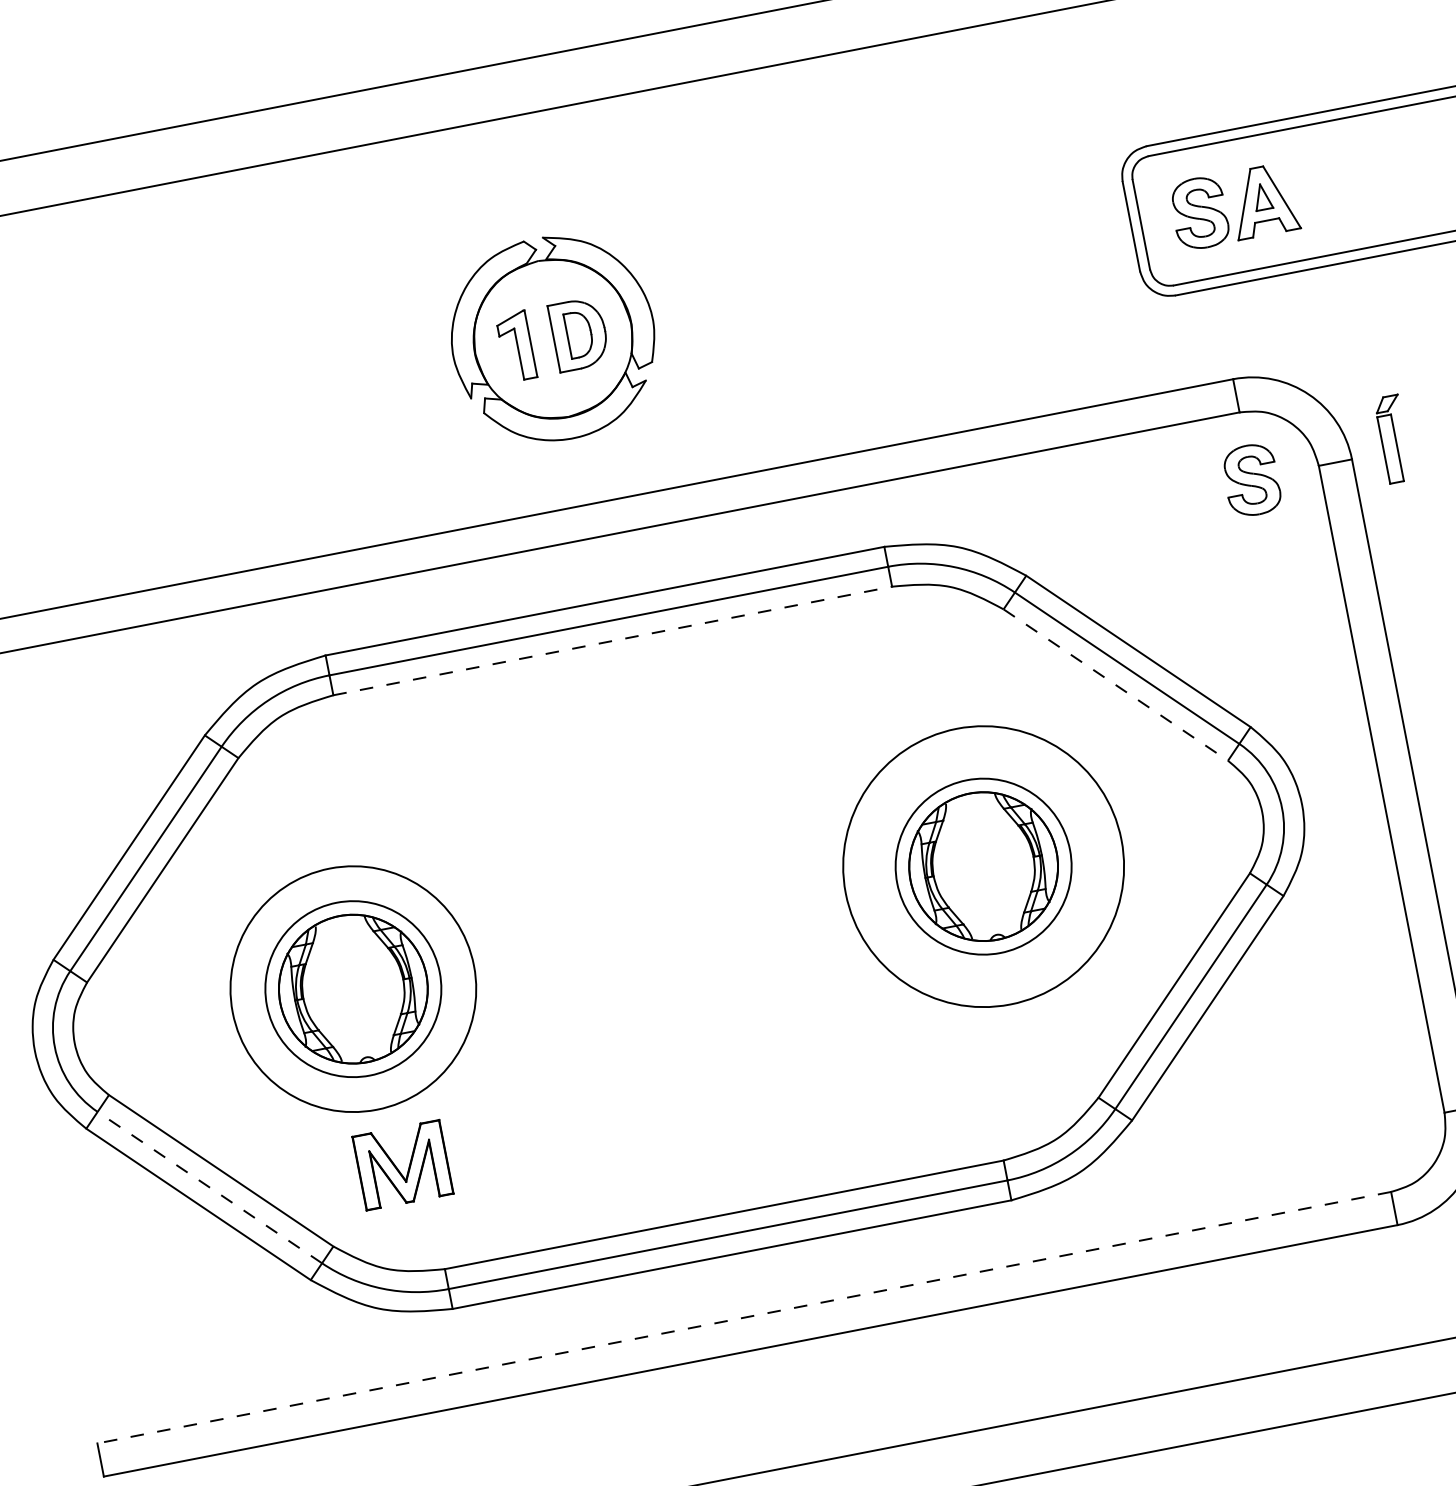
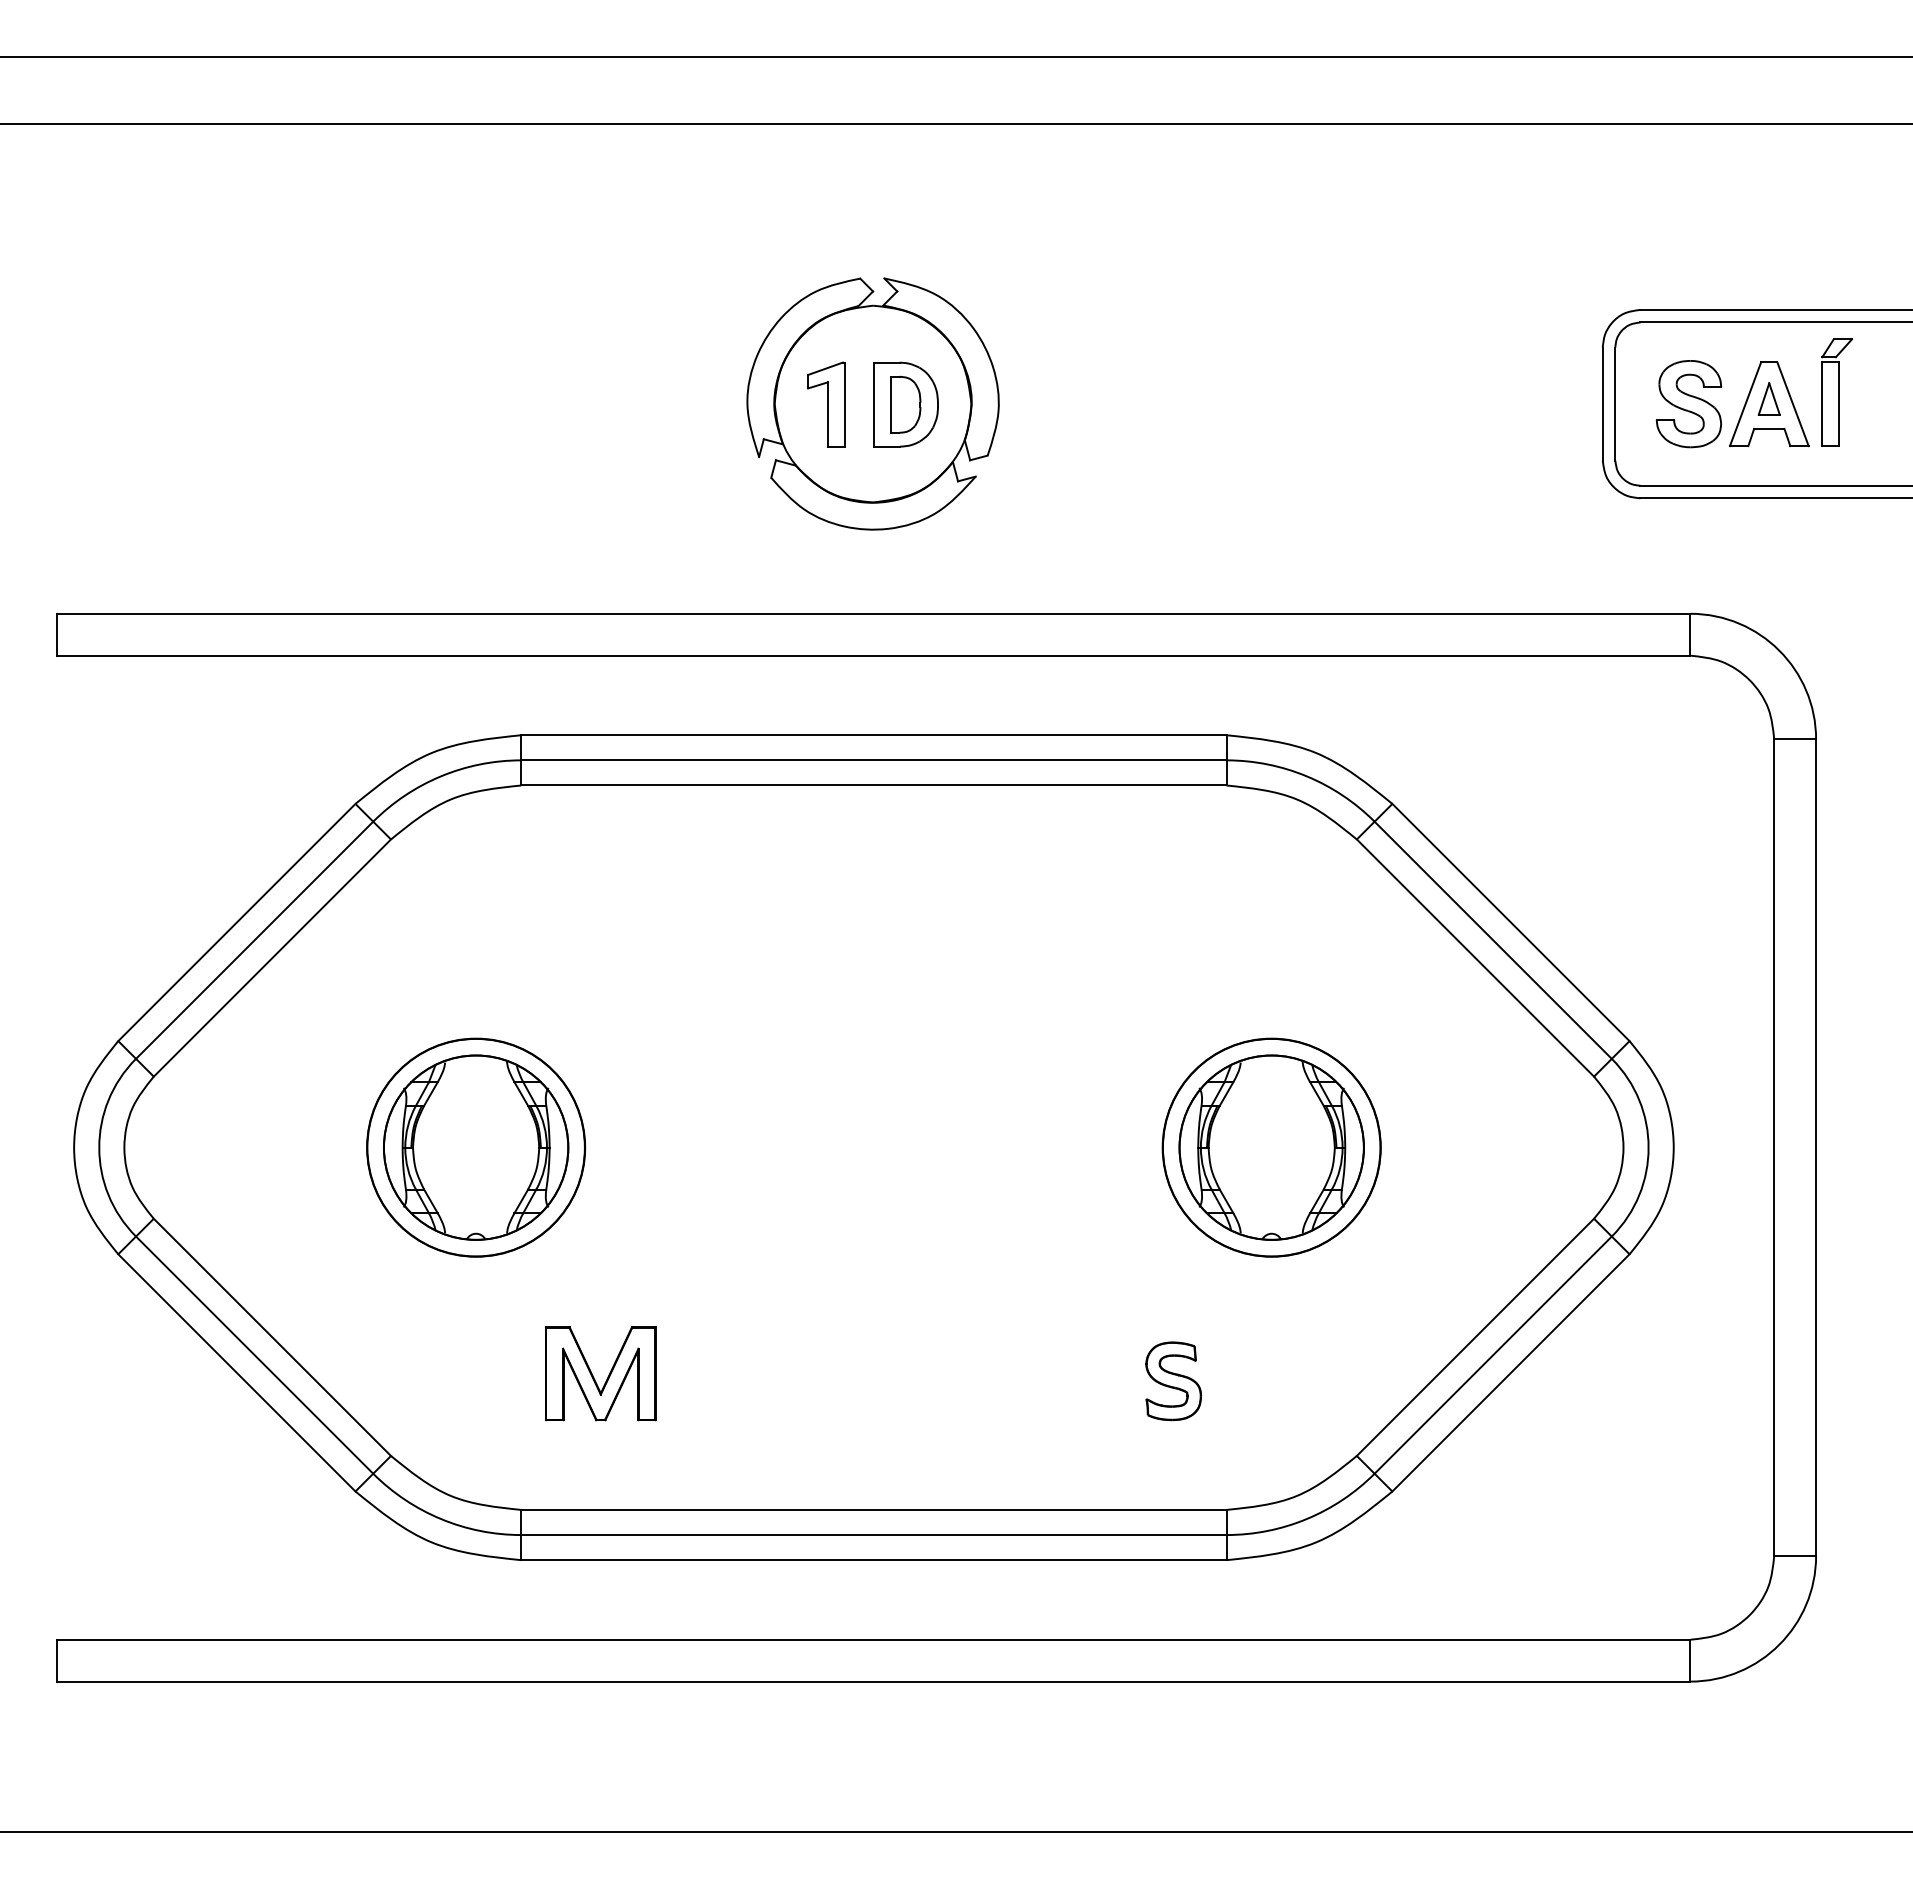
part: (1393, 439) -> (1836, 392), moved
part: (1251, 480) -> (1688, 741), removed
line: (612, 641) -> (873, 785), dashed -> solid
line: (1115, 685) -> (1475, 958), dashed -> solid
circle: (983, 866) -> (1271, 1147), size x0.62
circle: (352, 989) -> (475, 1147), size x0.71
part: (941, 1066) -> (1173, 1381), added
part: (398, 1169) -> (594, 1377), moved
line: (209, 1187) -> (254, 1355), dashed -> solid
line: (743, 1317) -> (873, 1639), dashed -> solid

